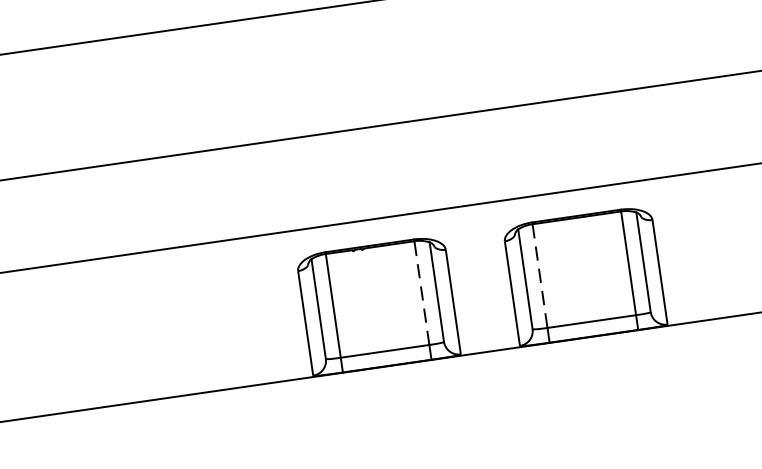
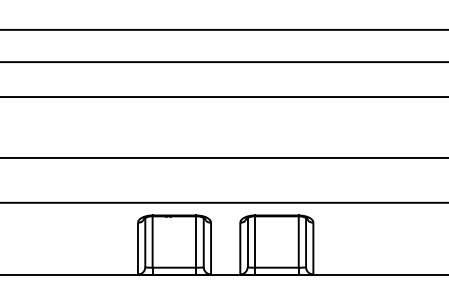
line: (539, 277) -> (254, 242), dashed -> solid
line: (422, 294) -> (196, 242), dashed -> solid

